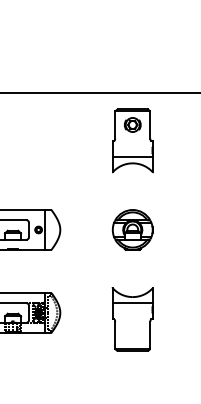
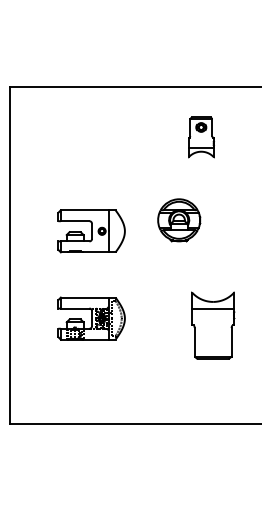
part: (133, 140) -> (201, 137), size x0.6
part: (133, 230) -> (179, 220), moved
part: (133, 319) -> (213, 325), moved

